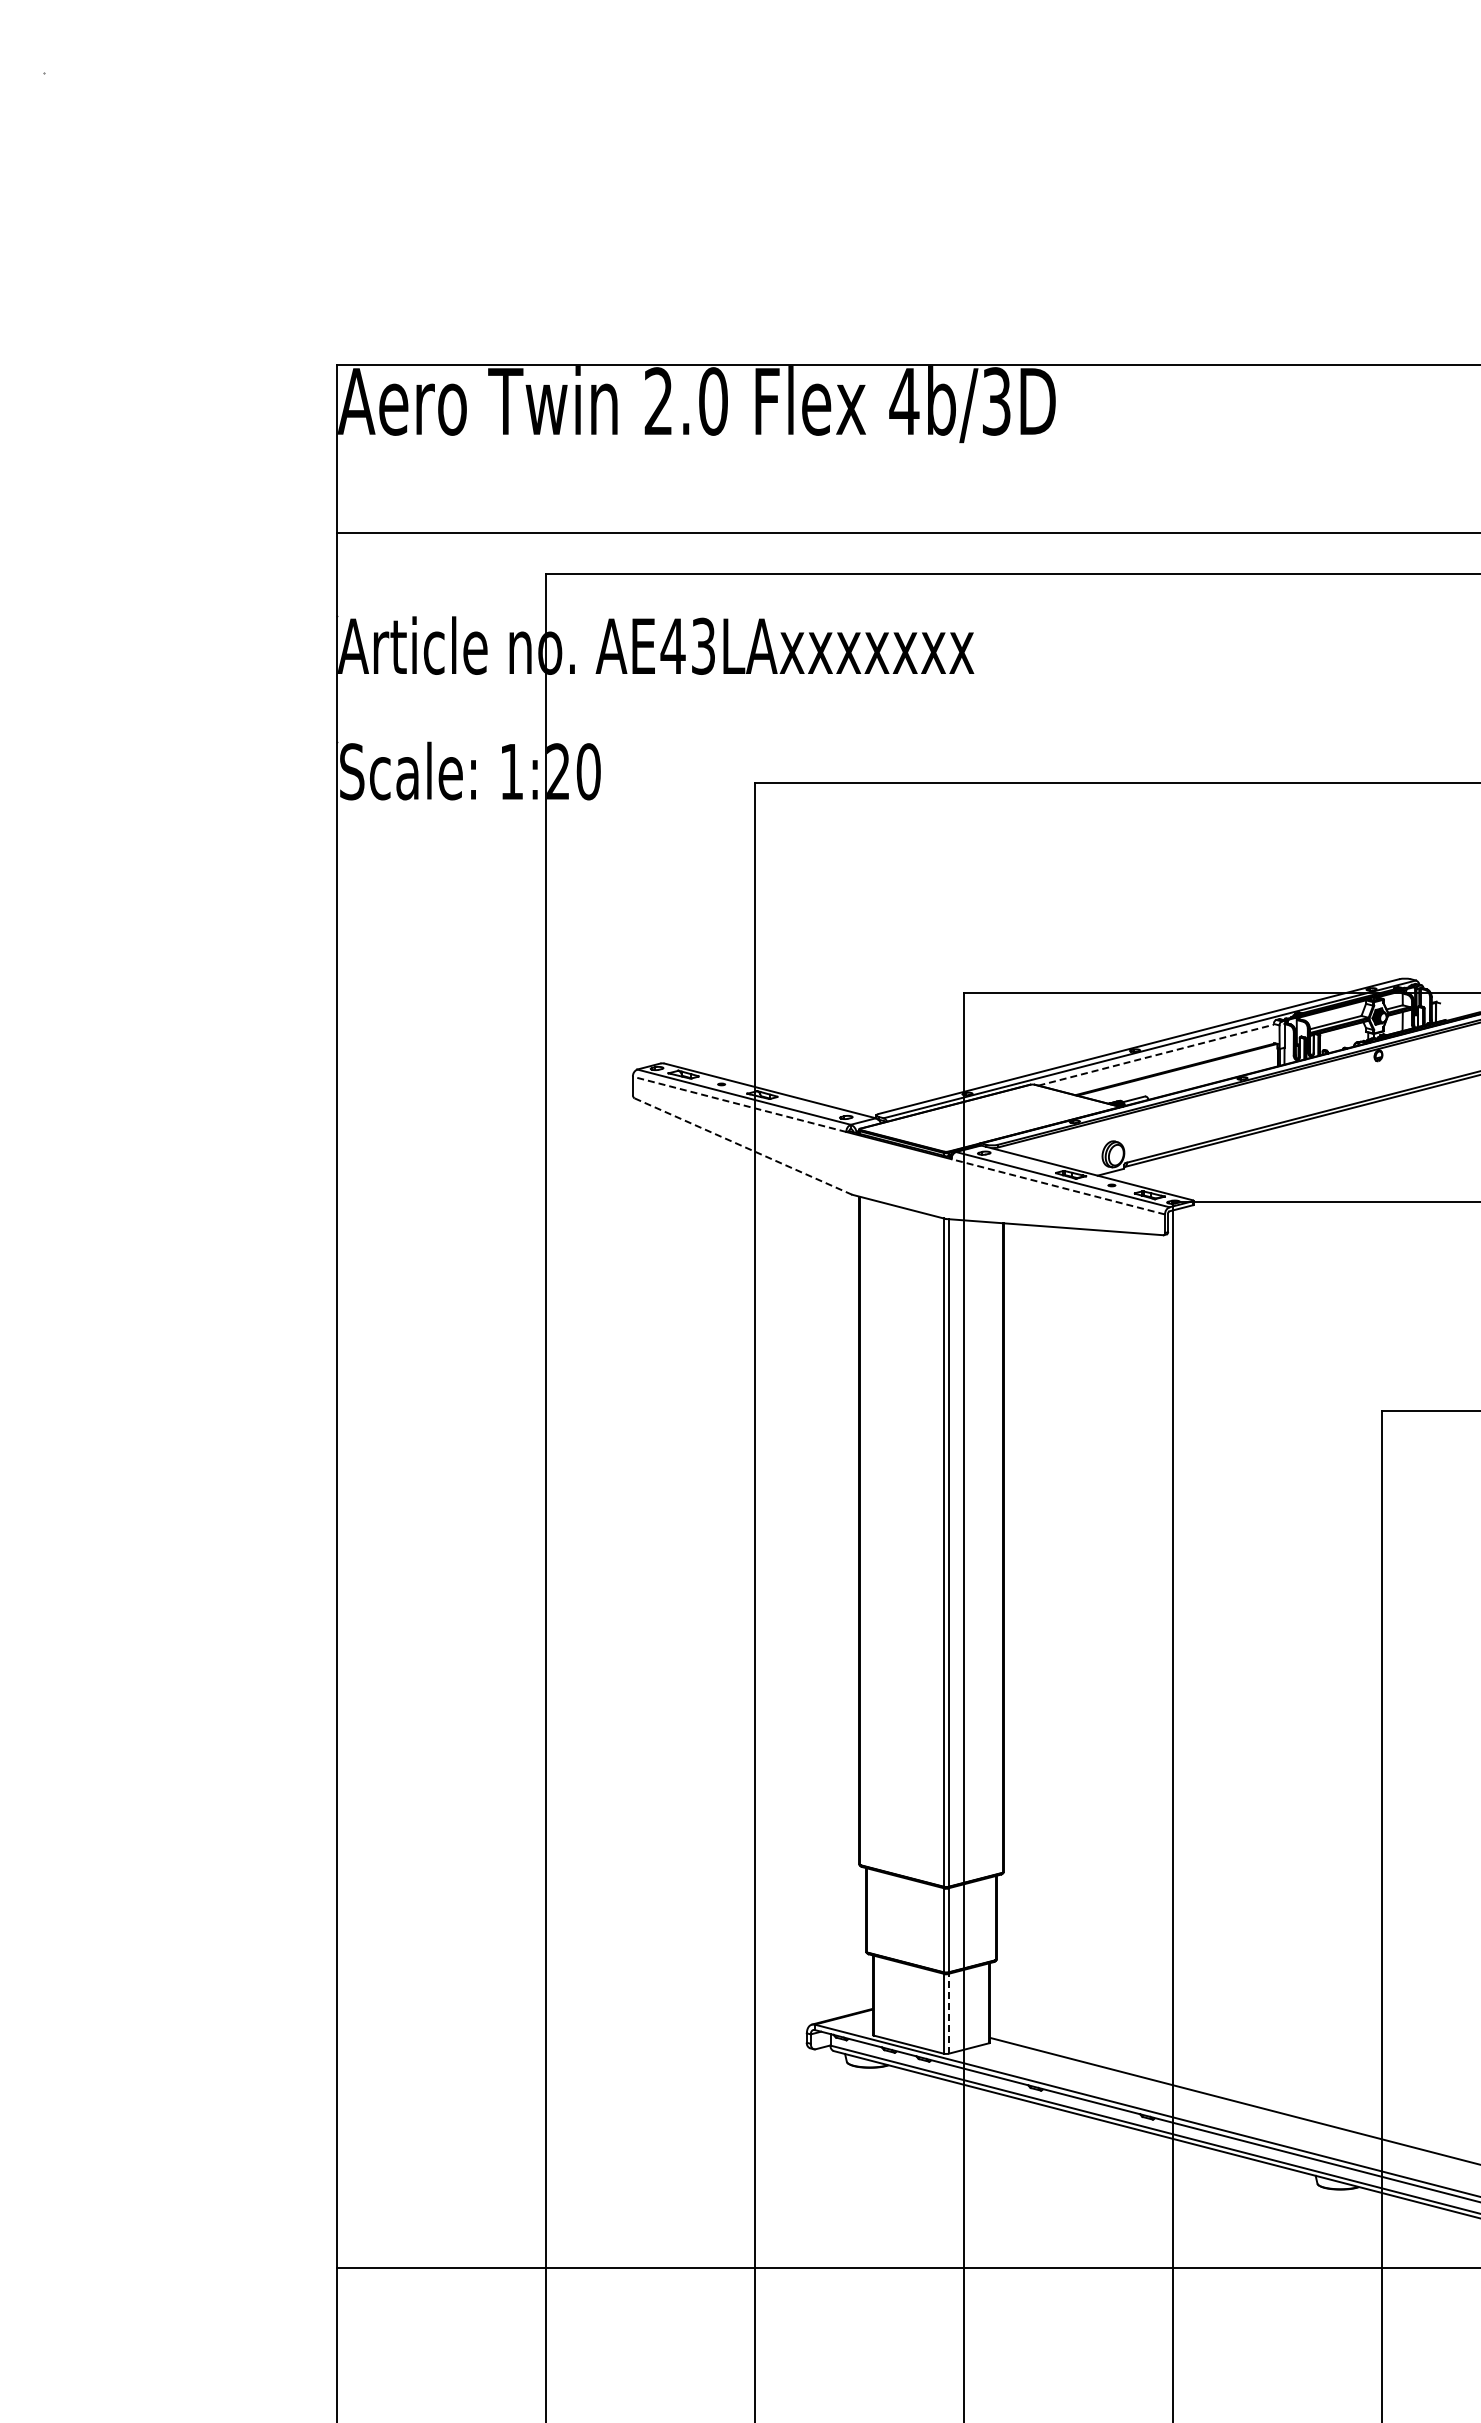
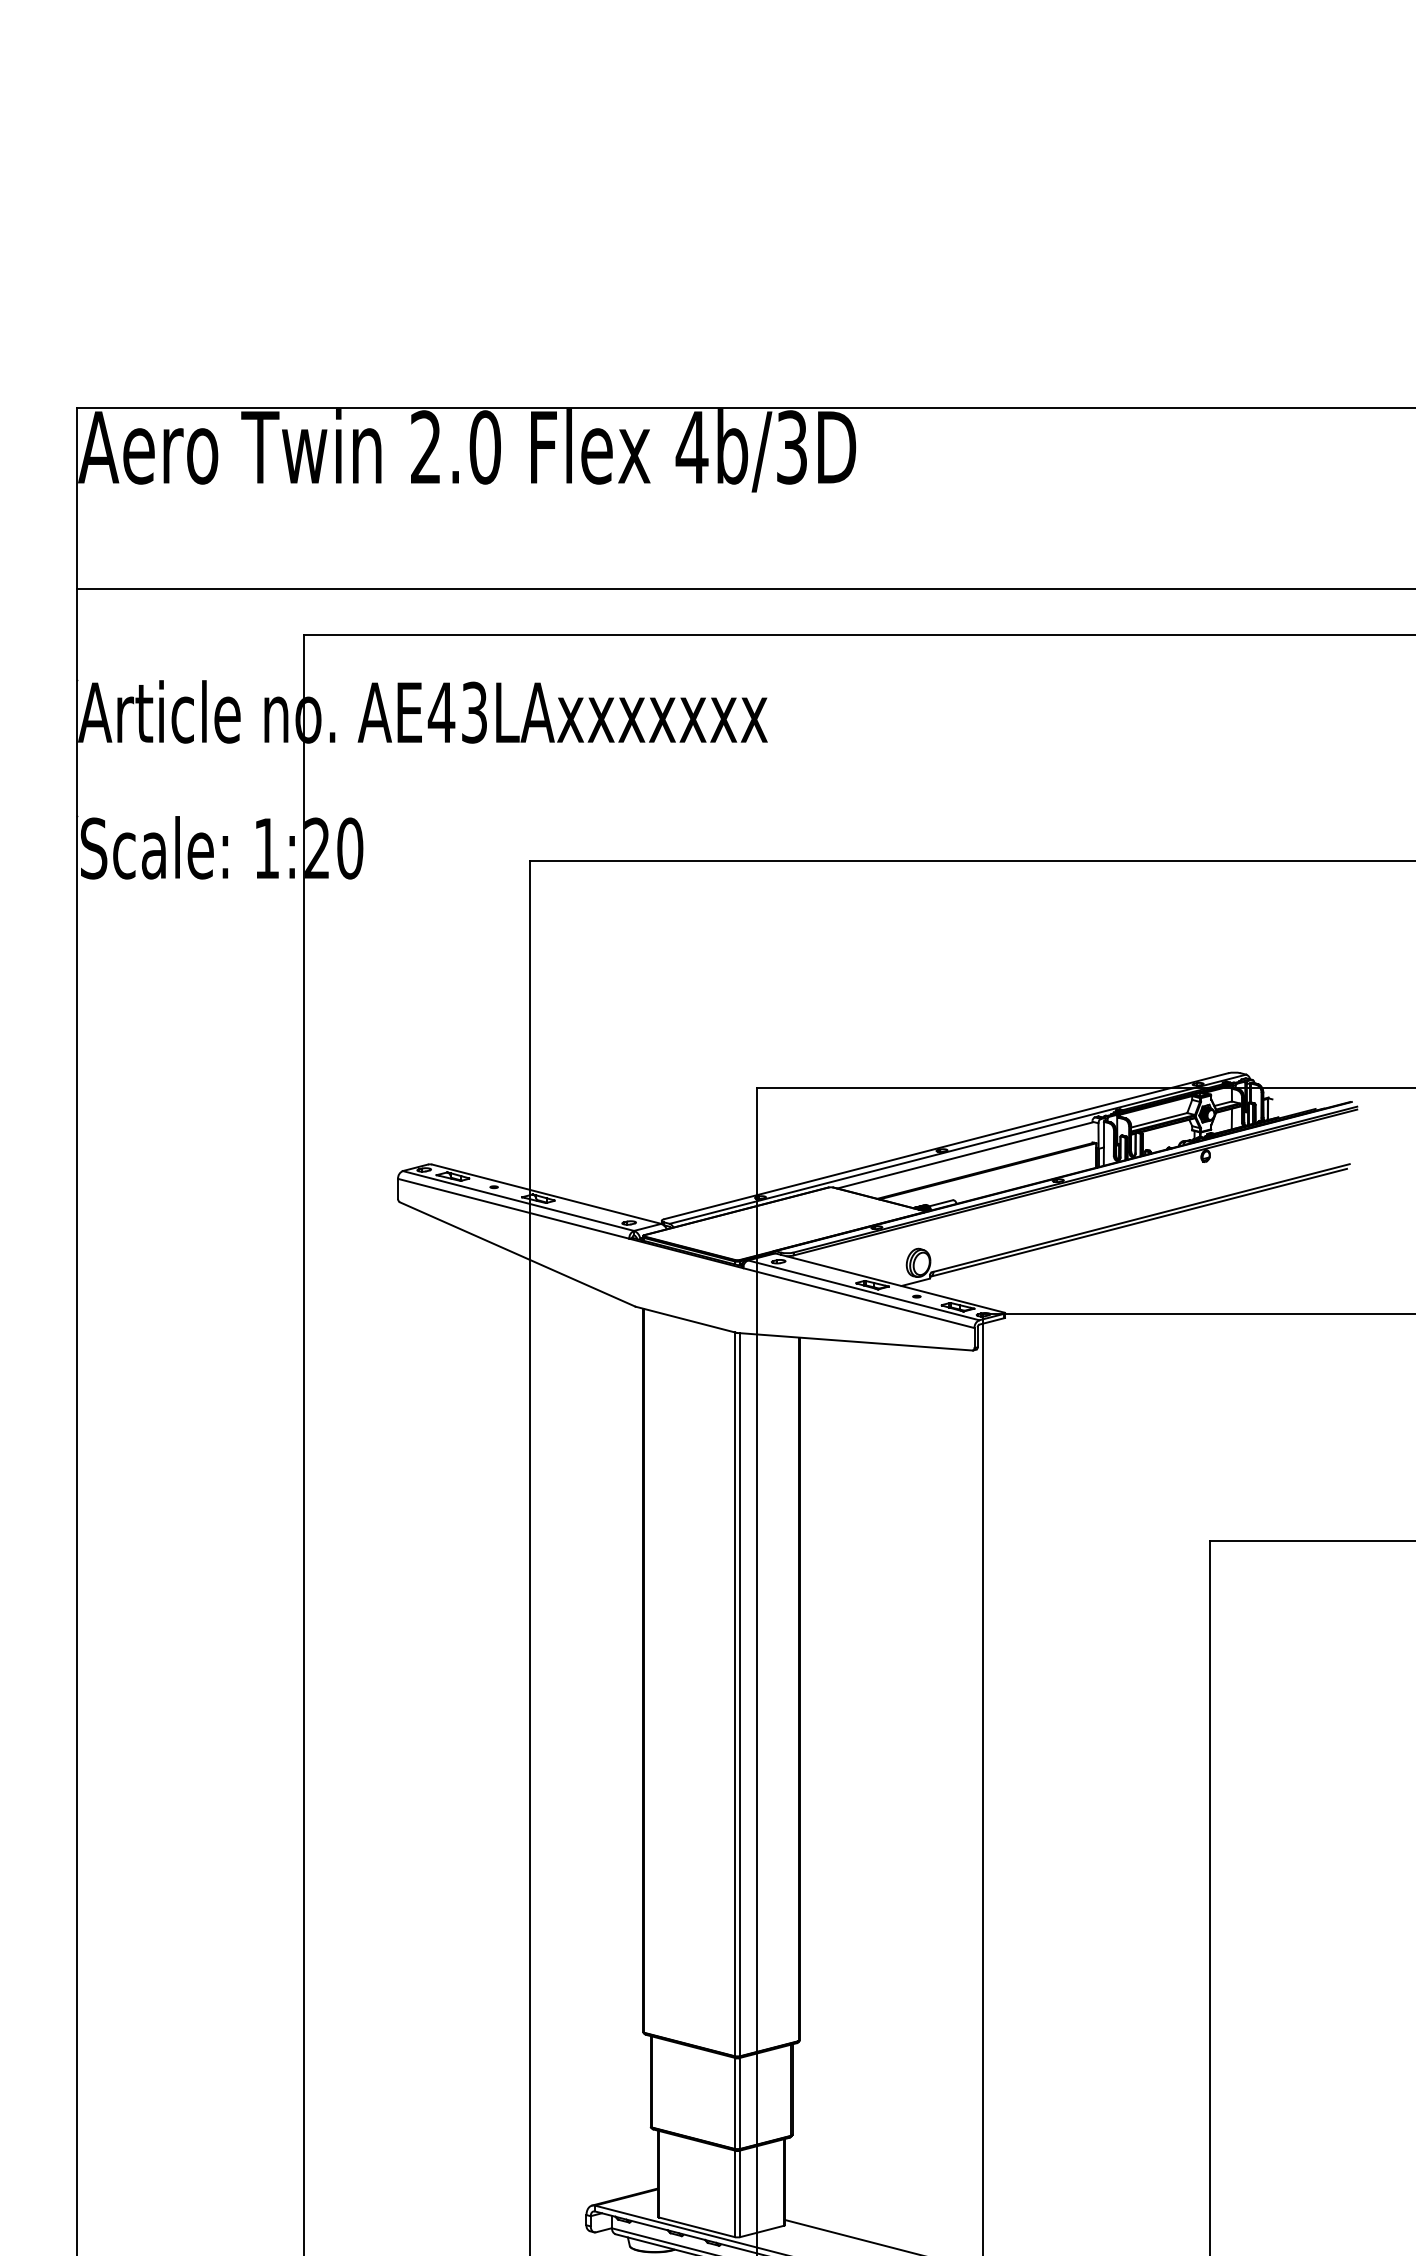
line: (1156, 1055) -> (965, 1155), dashed -> solid
line: (739, 1104) -> (513, 1208), dashed -> solid
line: (743, 1146) -> (517, 1254), dashed -> solid
line: (1057, 1186) -> (857, 1297), dashed -> solid
line: (948, 2013) -> (739, 2193), dashed -> solid

